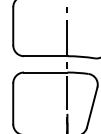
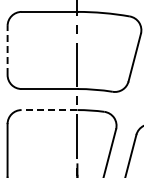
line: (13, 26) -> (7, 50), solid -> dashed
line: (45, 72) -> (49, 110), solid -> dashed

